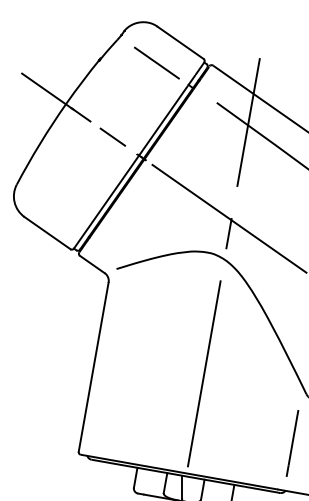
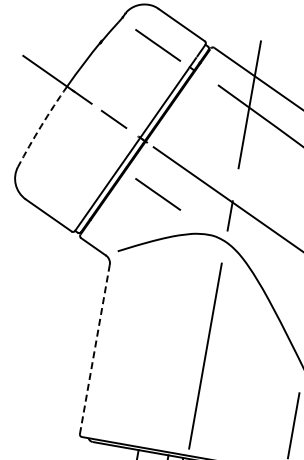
arc: (40, 143) -> (41, 125), solid -> dashed
line: (156, 211) -> (157, 193), added
line: (93, 367) -> (94, 349), solid -> dashed

